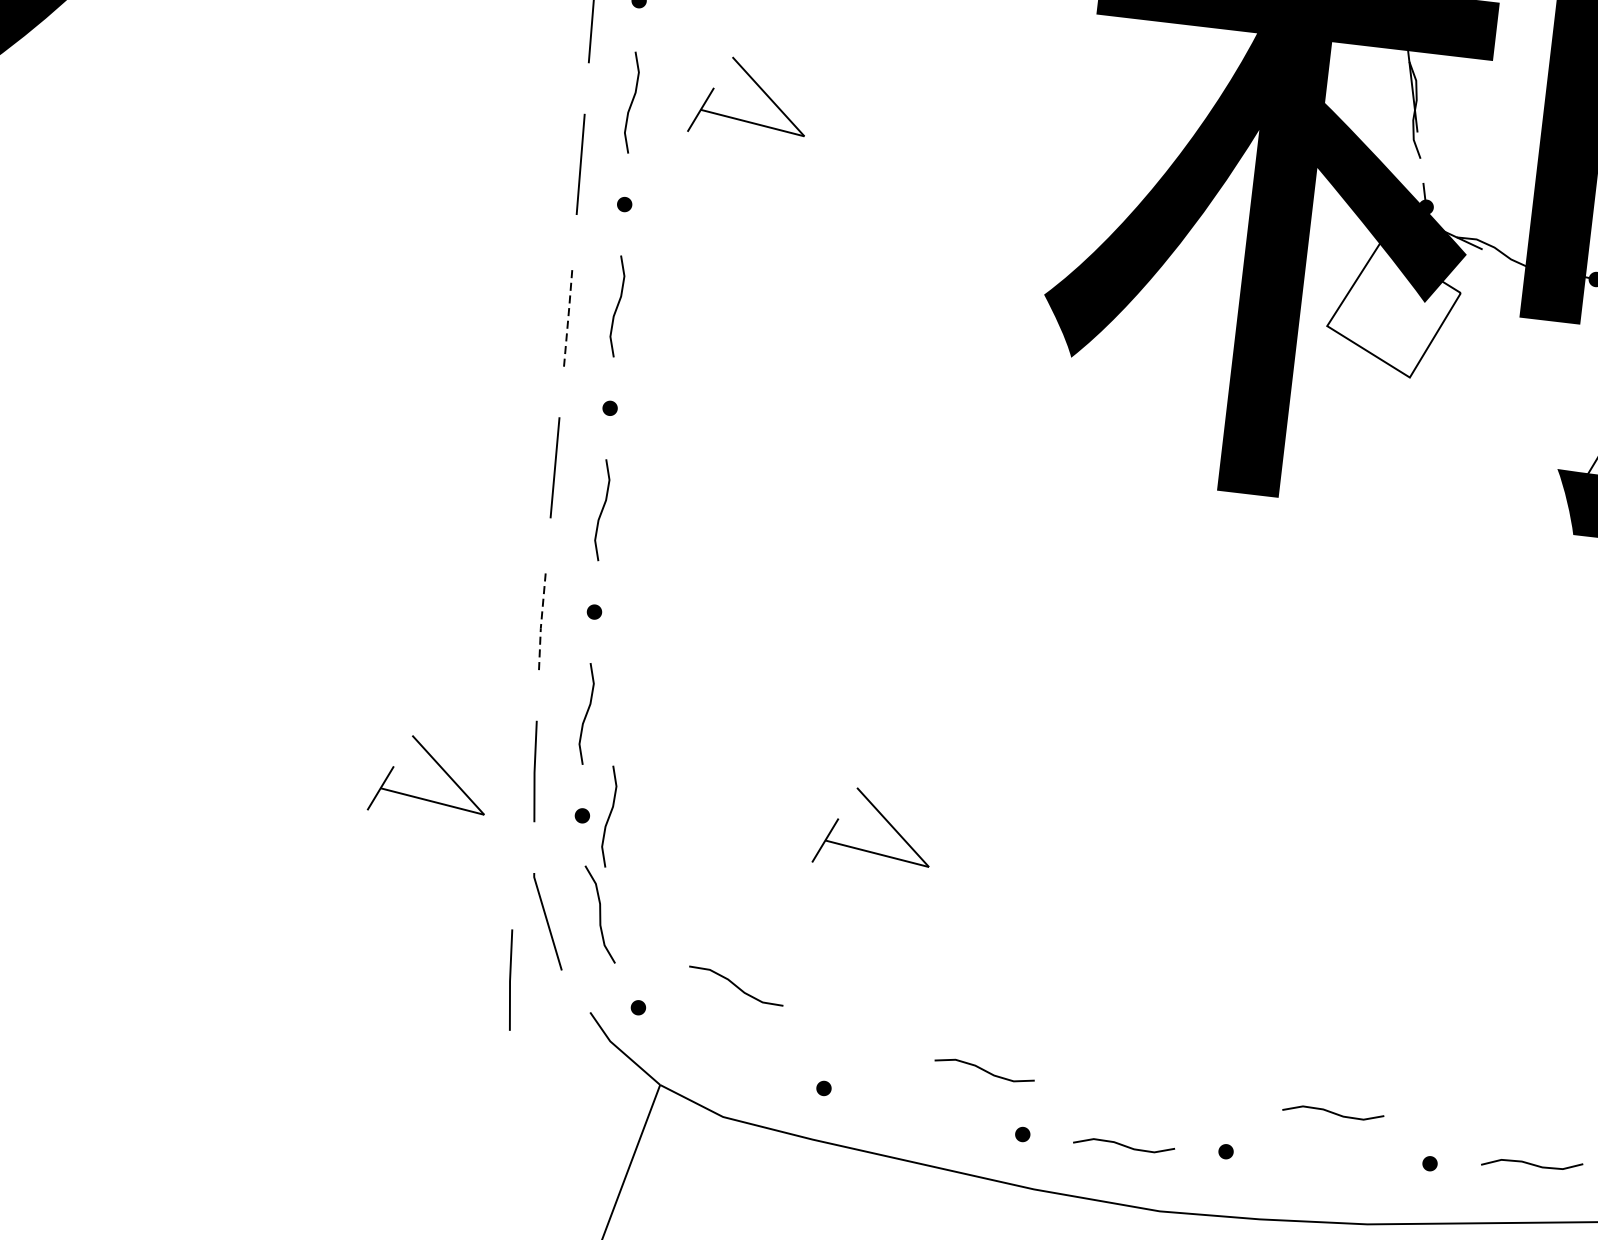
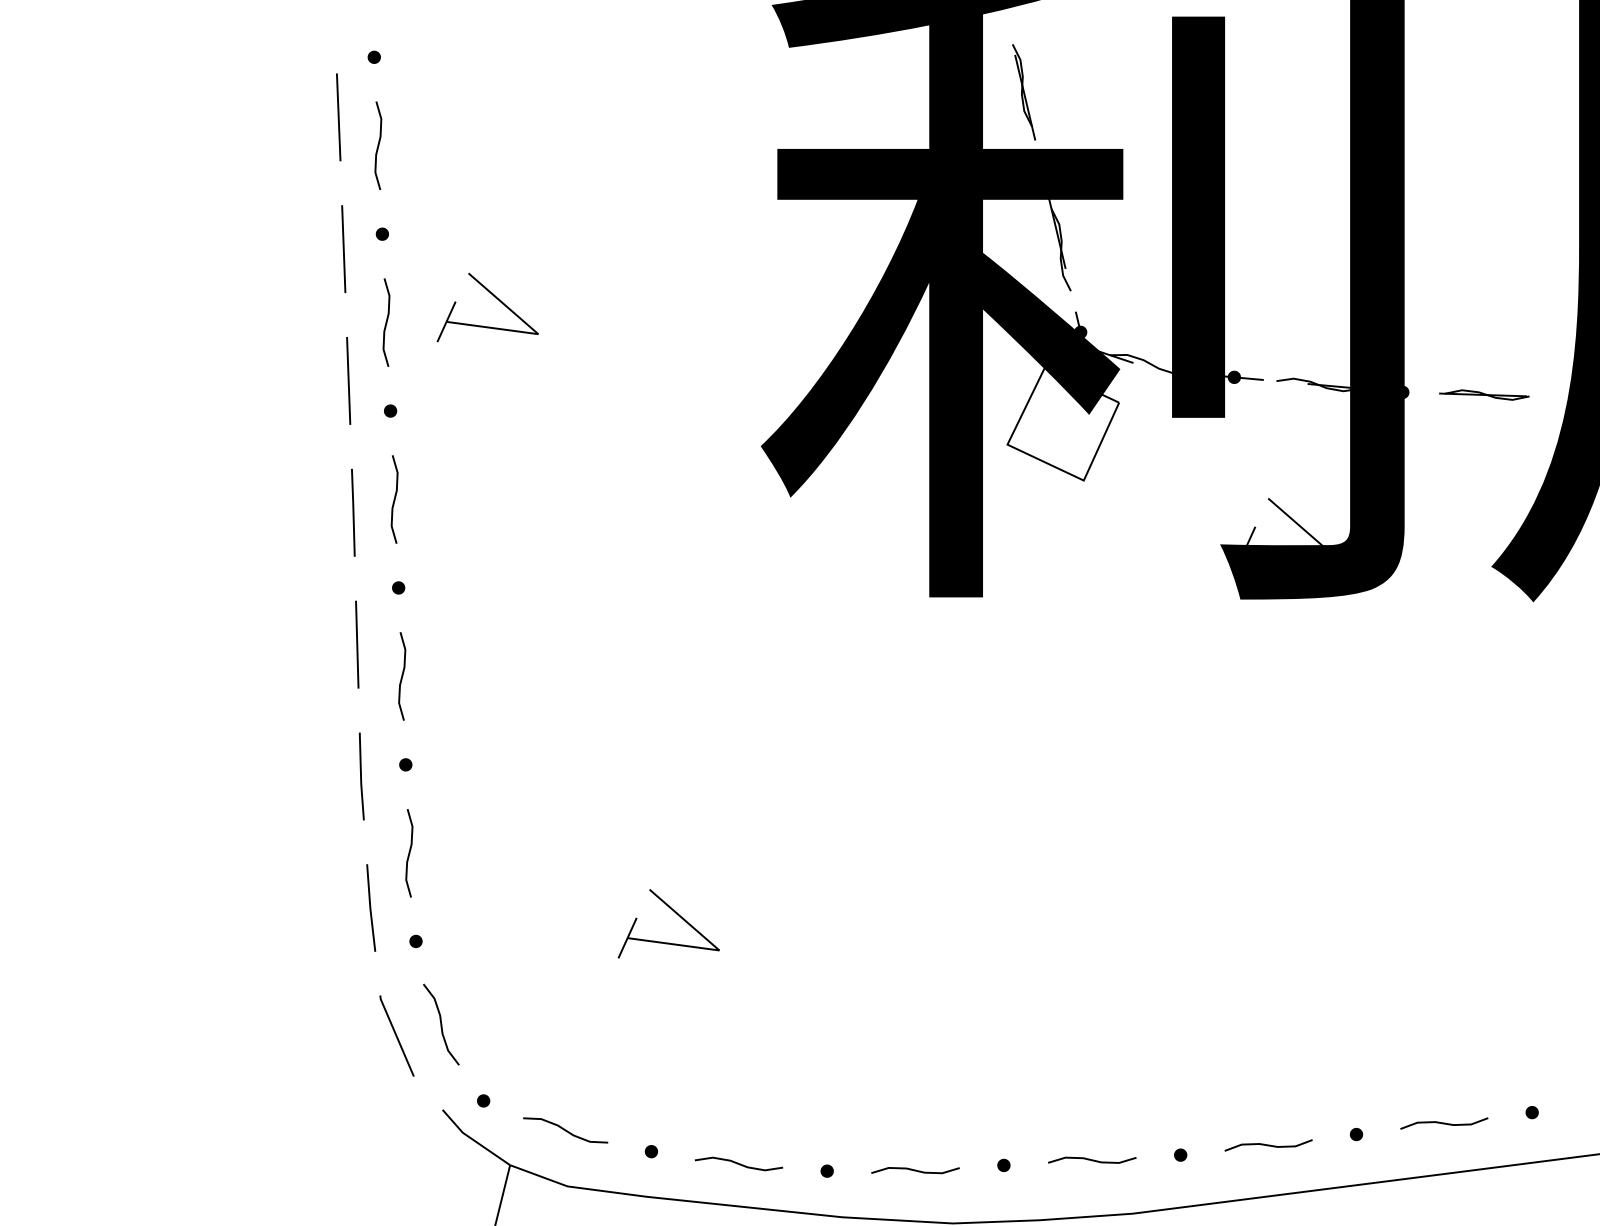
line: (568, 314) -> (353, 511), dashed -> solid
line: (542, 620) -> (361, 777), dashed -> solid
part: (439, 767) -> (288, 914), removed
curve: (609, 816) -> (439, 939), removed
line: (511, 979) -> (371, 1089), removed
curve: (736, 986) -> (565, 1130), moved
curve: (984, 1069) -> (738, 1163), moved
curve: (1333, 1112) -> (1092, 1159), moved

